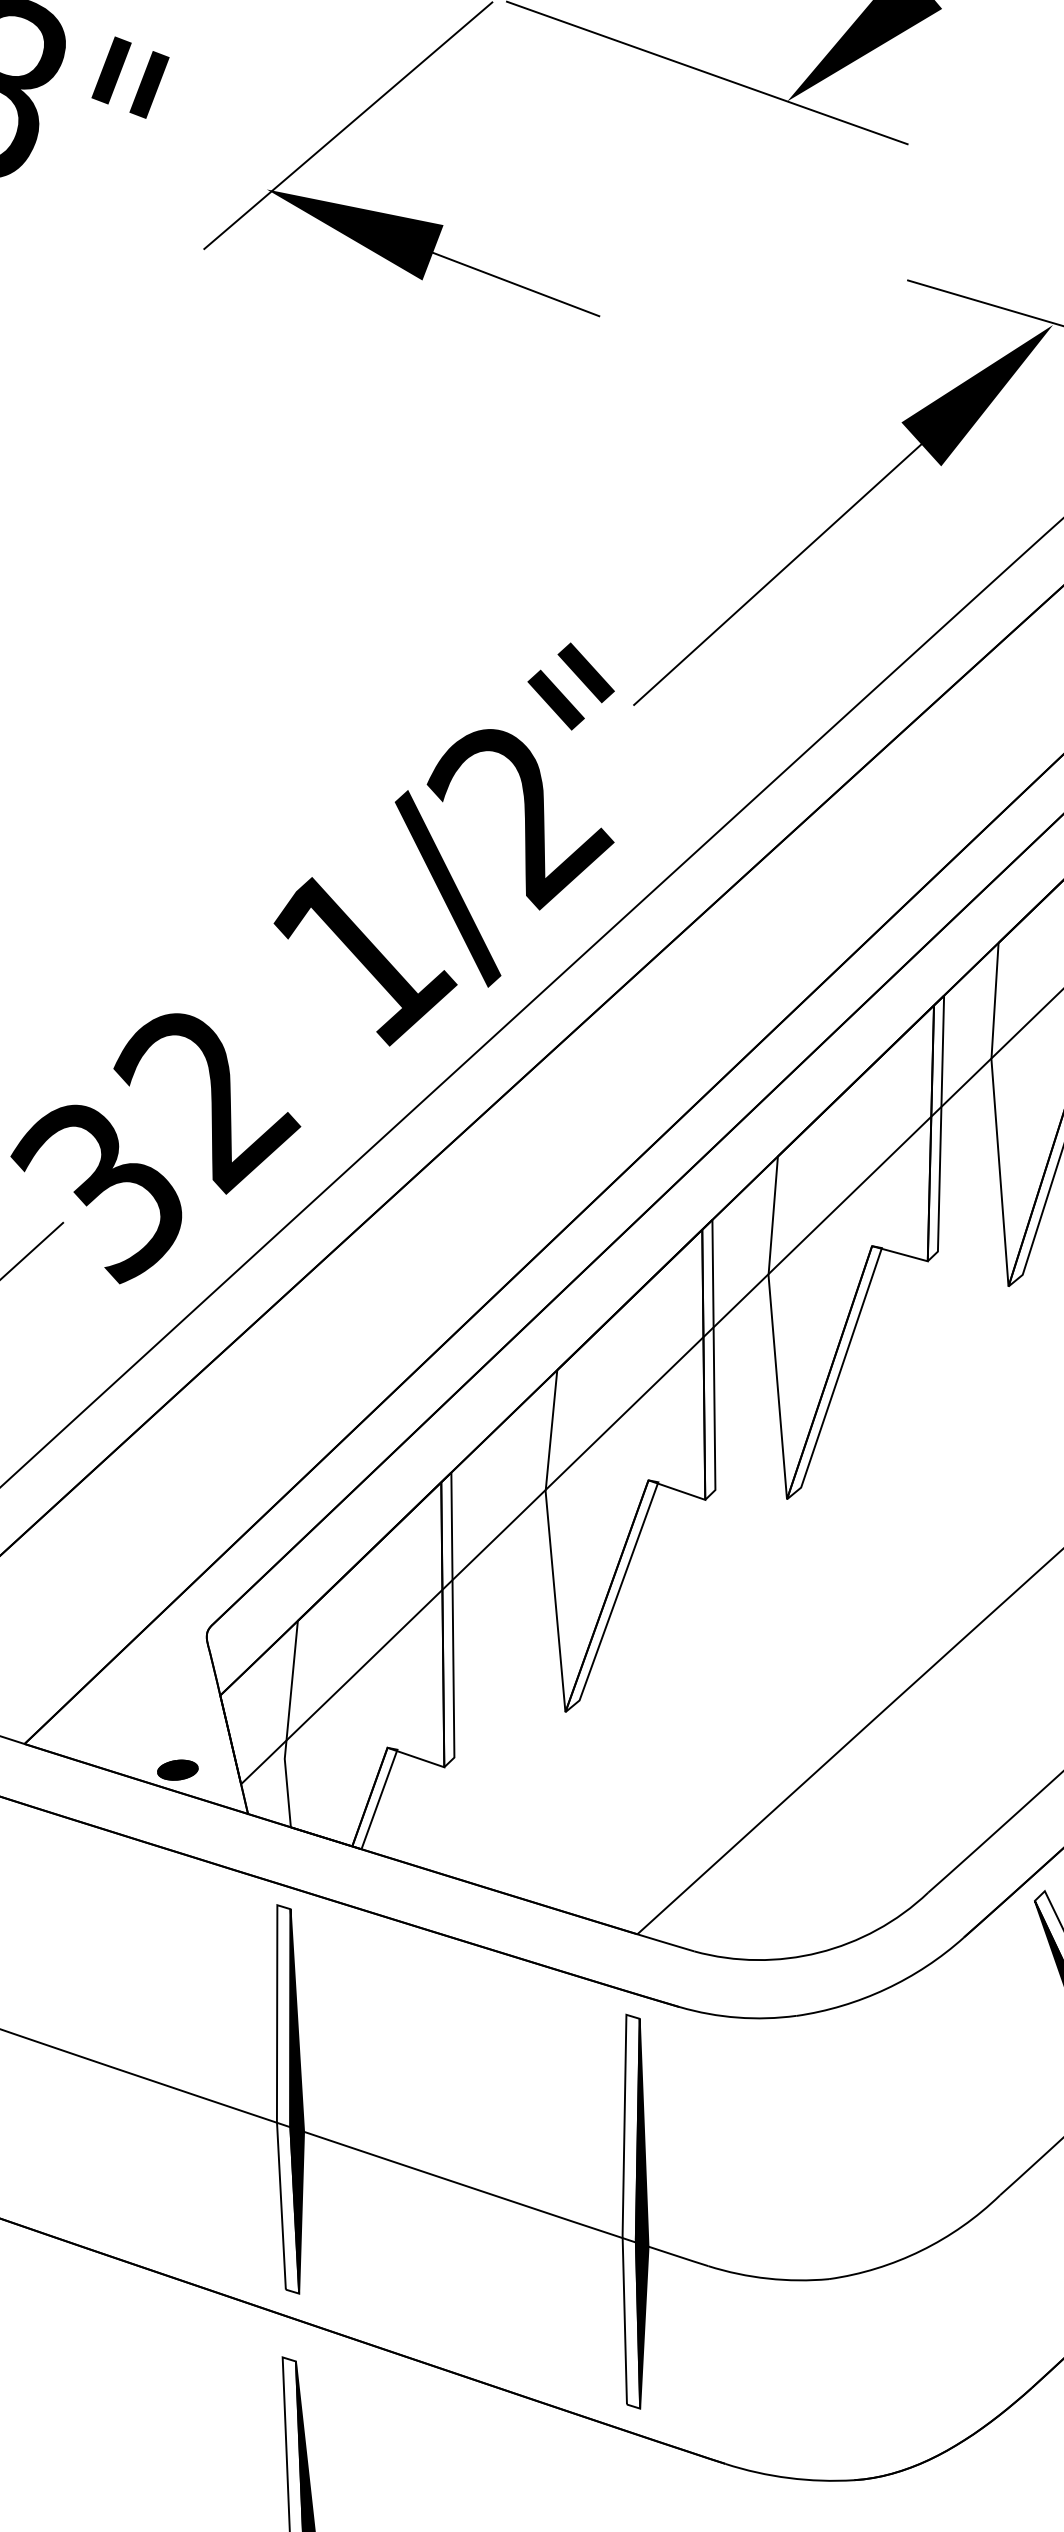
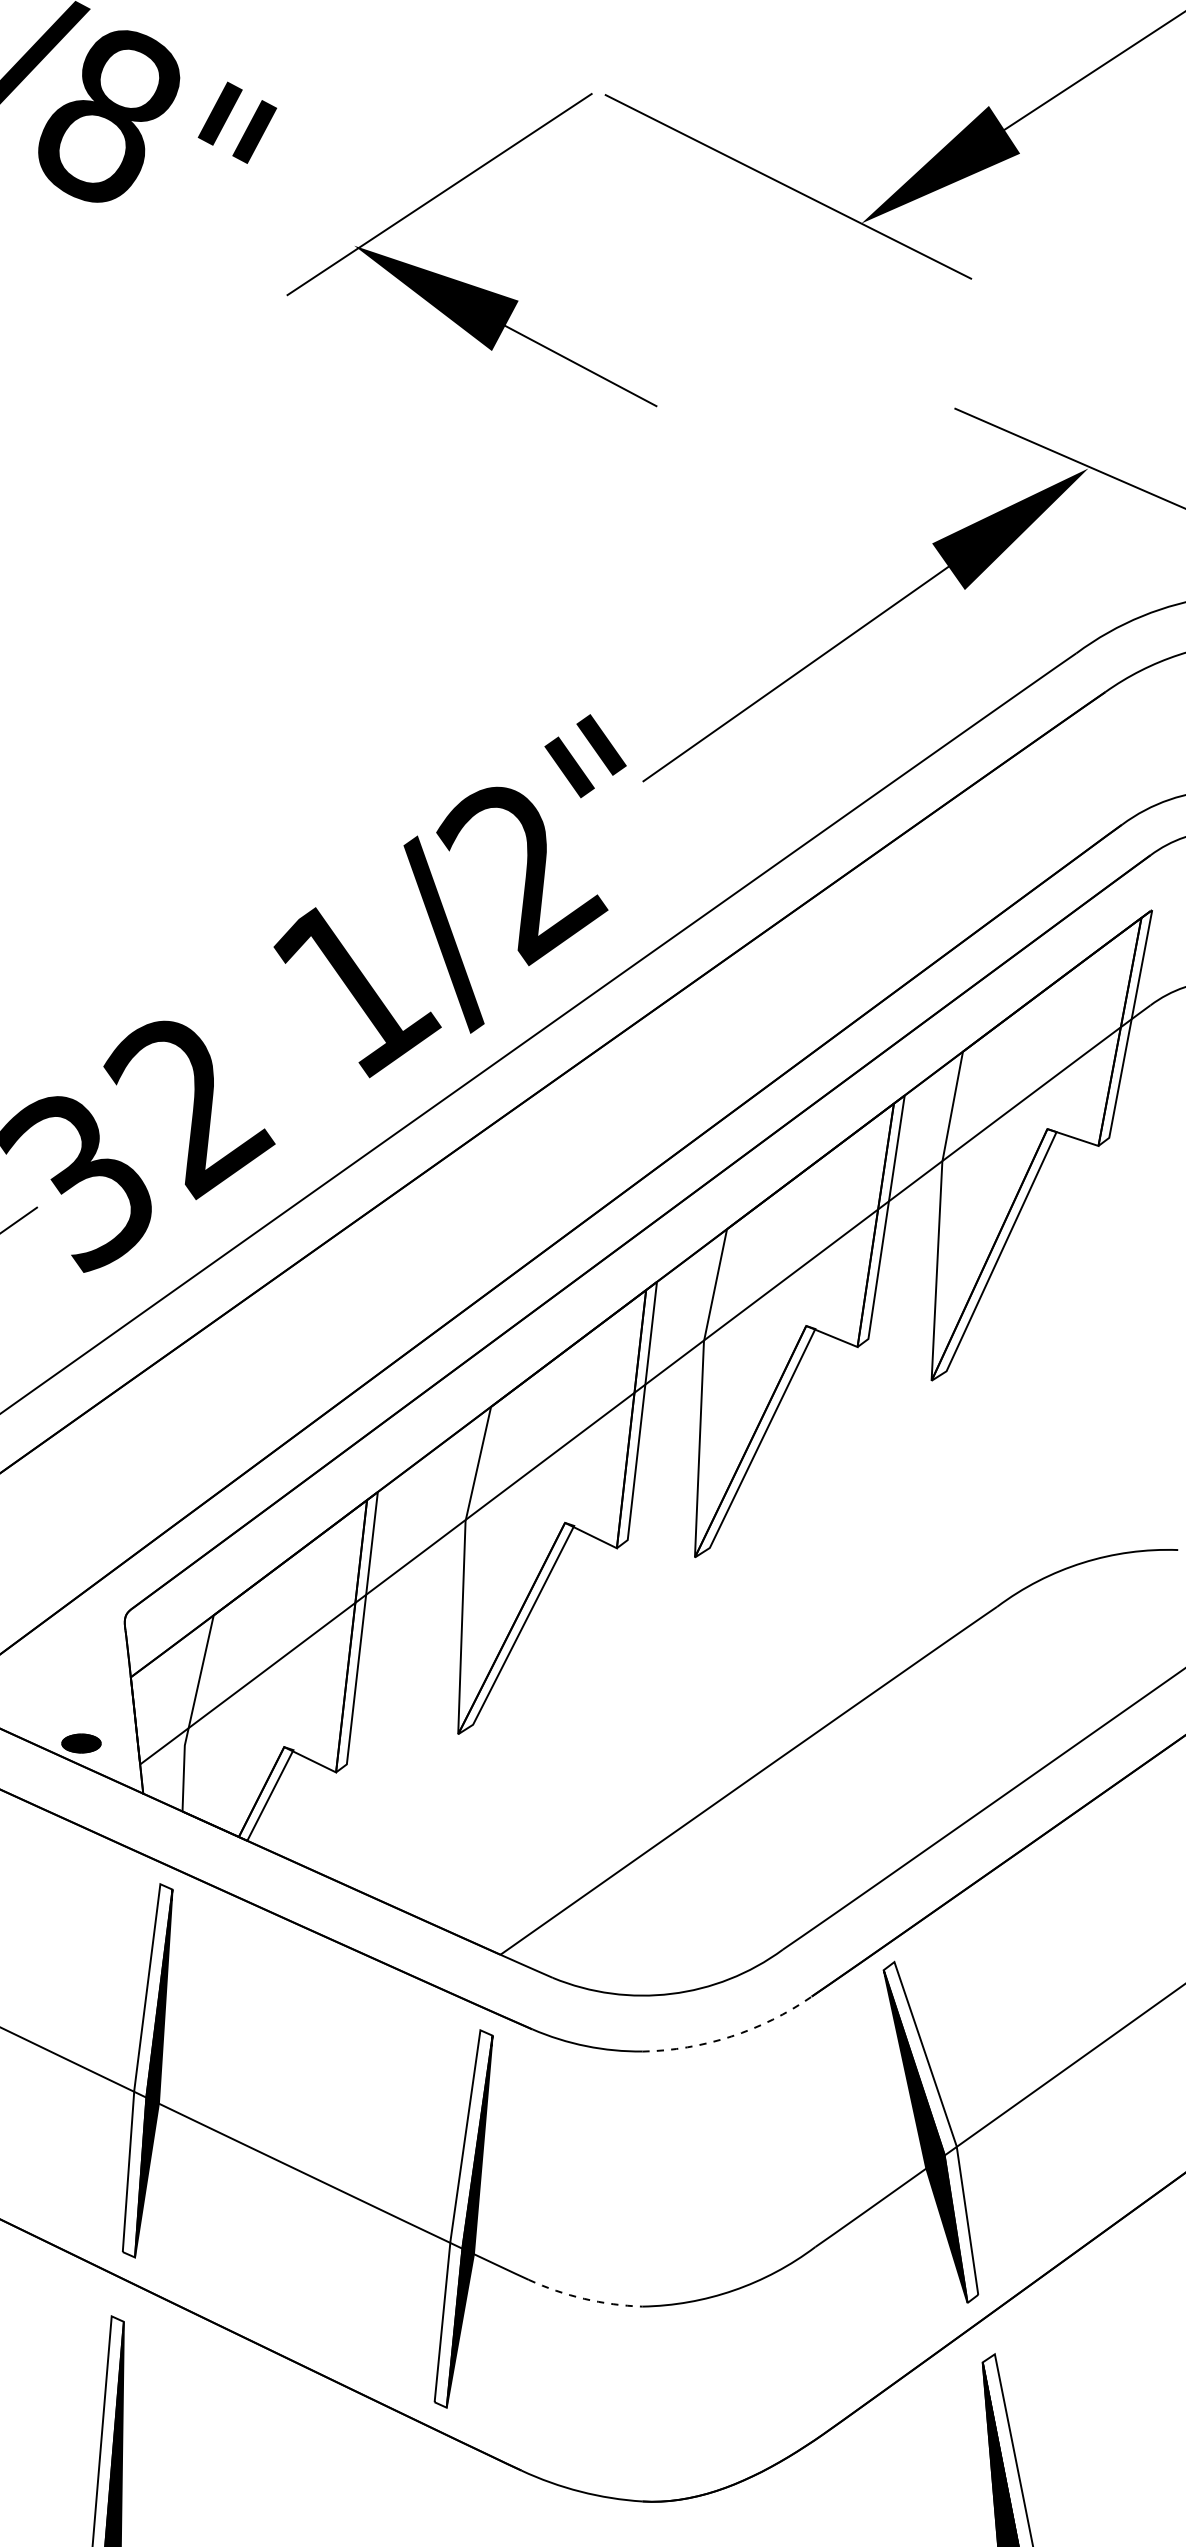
arc: (886, 1988) -> (731, 2036), solid -> dashed
arc: (768, 2278) -> (584, 2298), solid -> dashed

